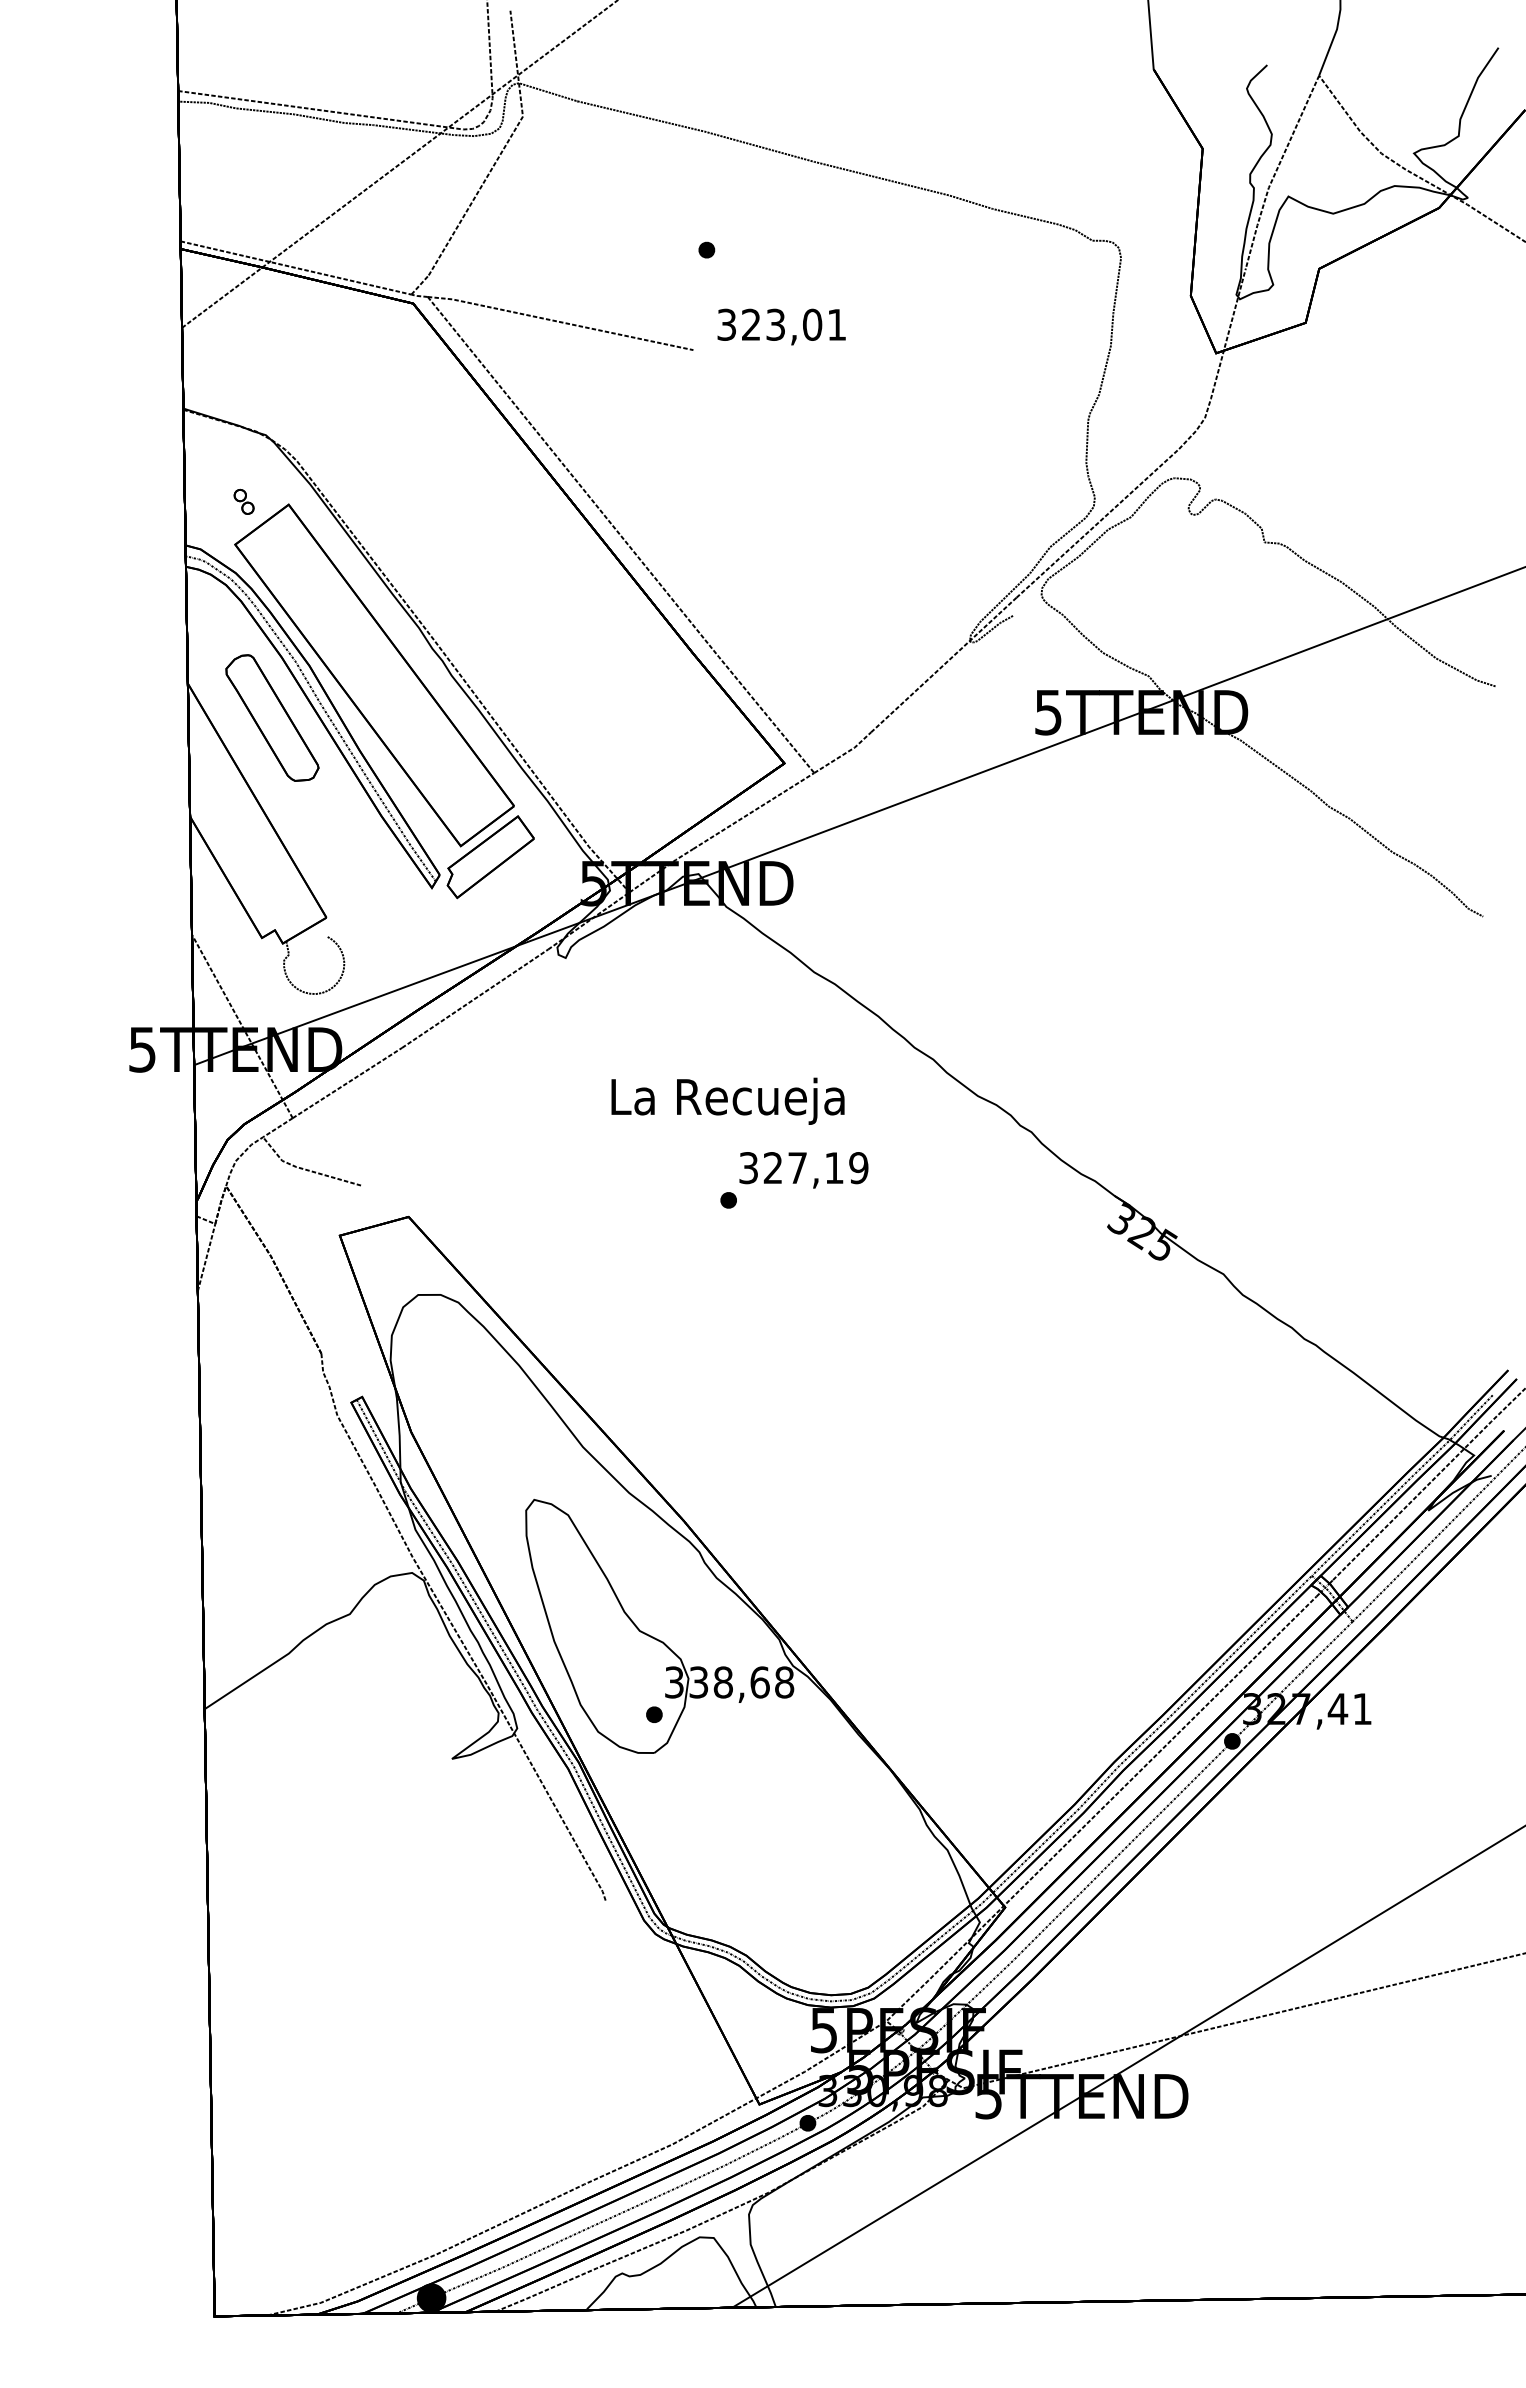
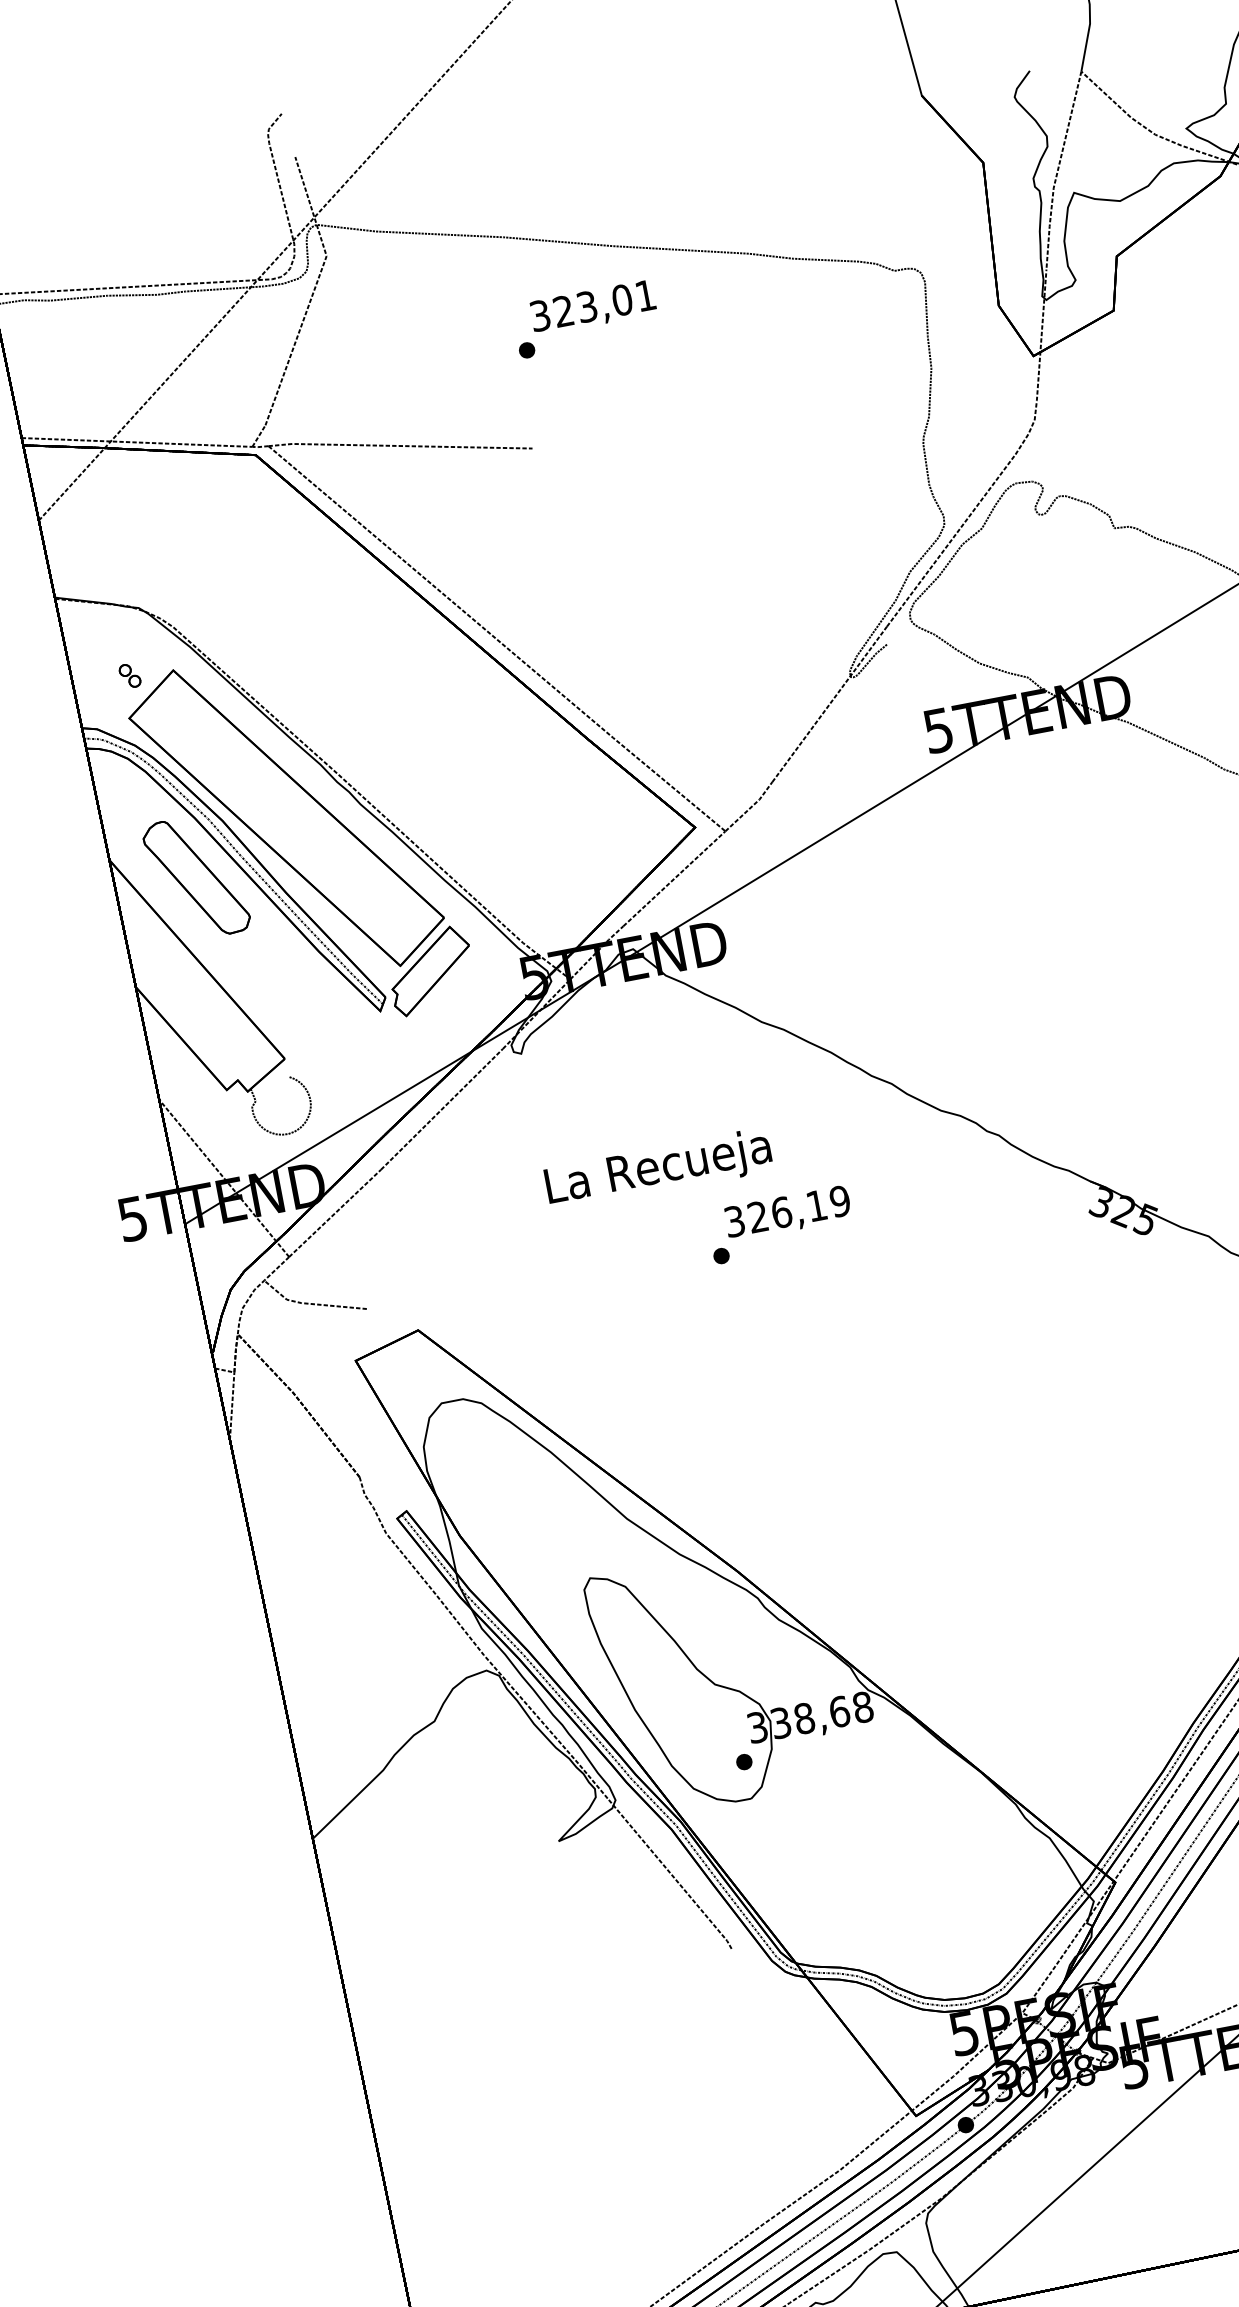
text: (781, 326) -> (592, 307), moved
text: (727, 1100) -> (658, 1169), moved
text: (797, 1168) -> (781, 1212), 327,19 -> 326,19

